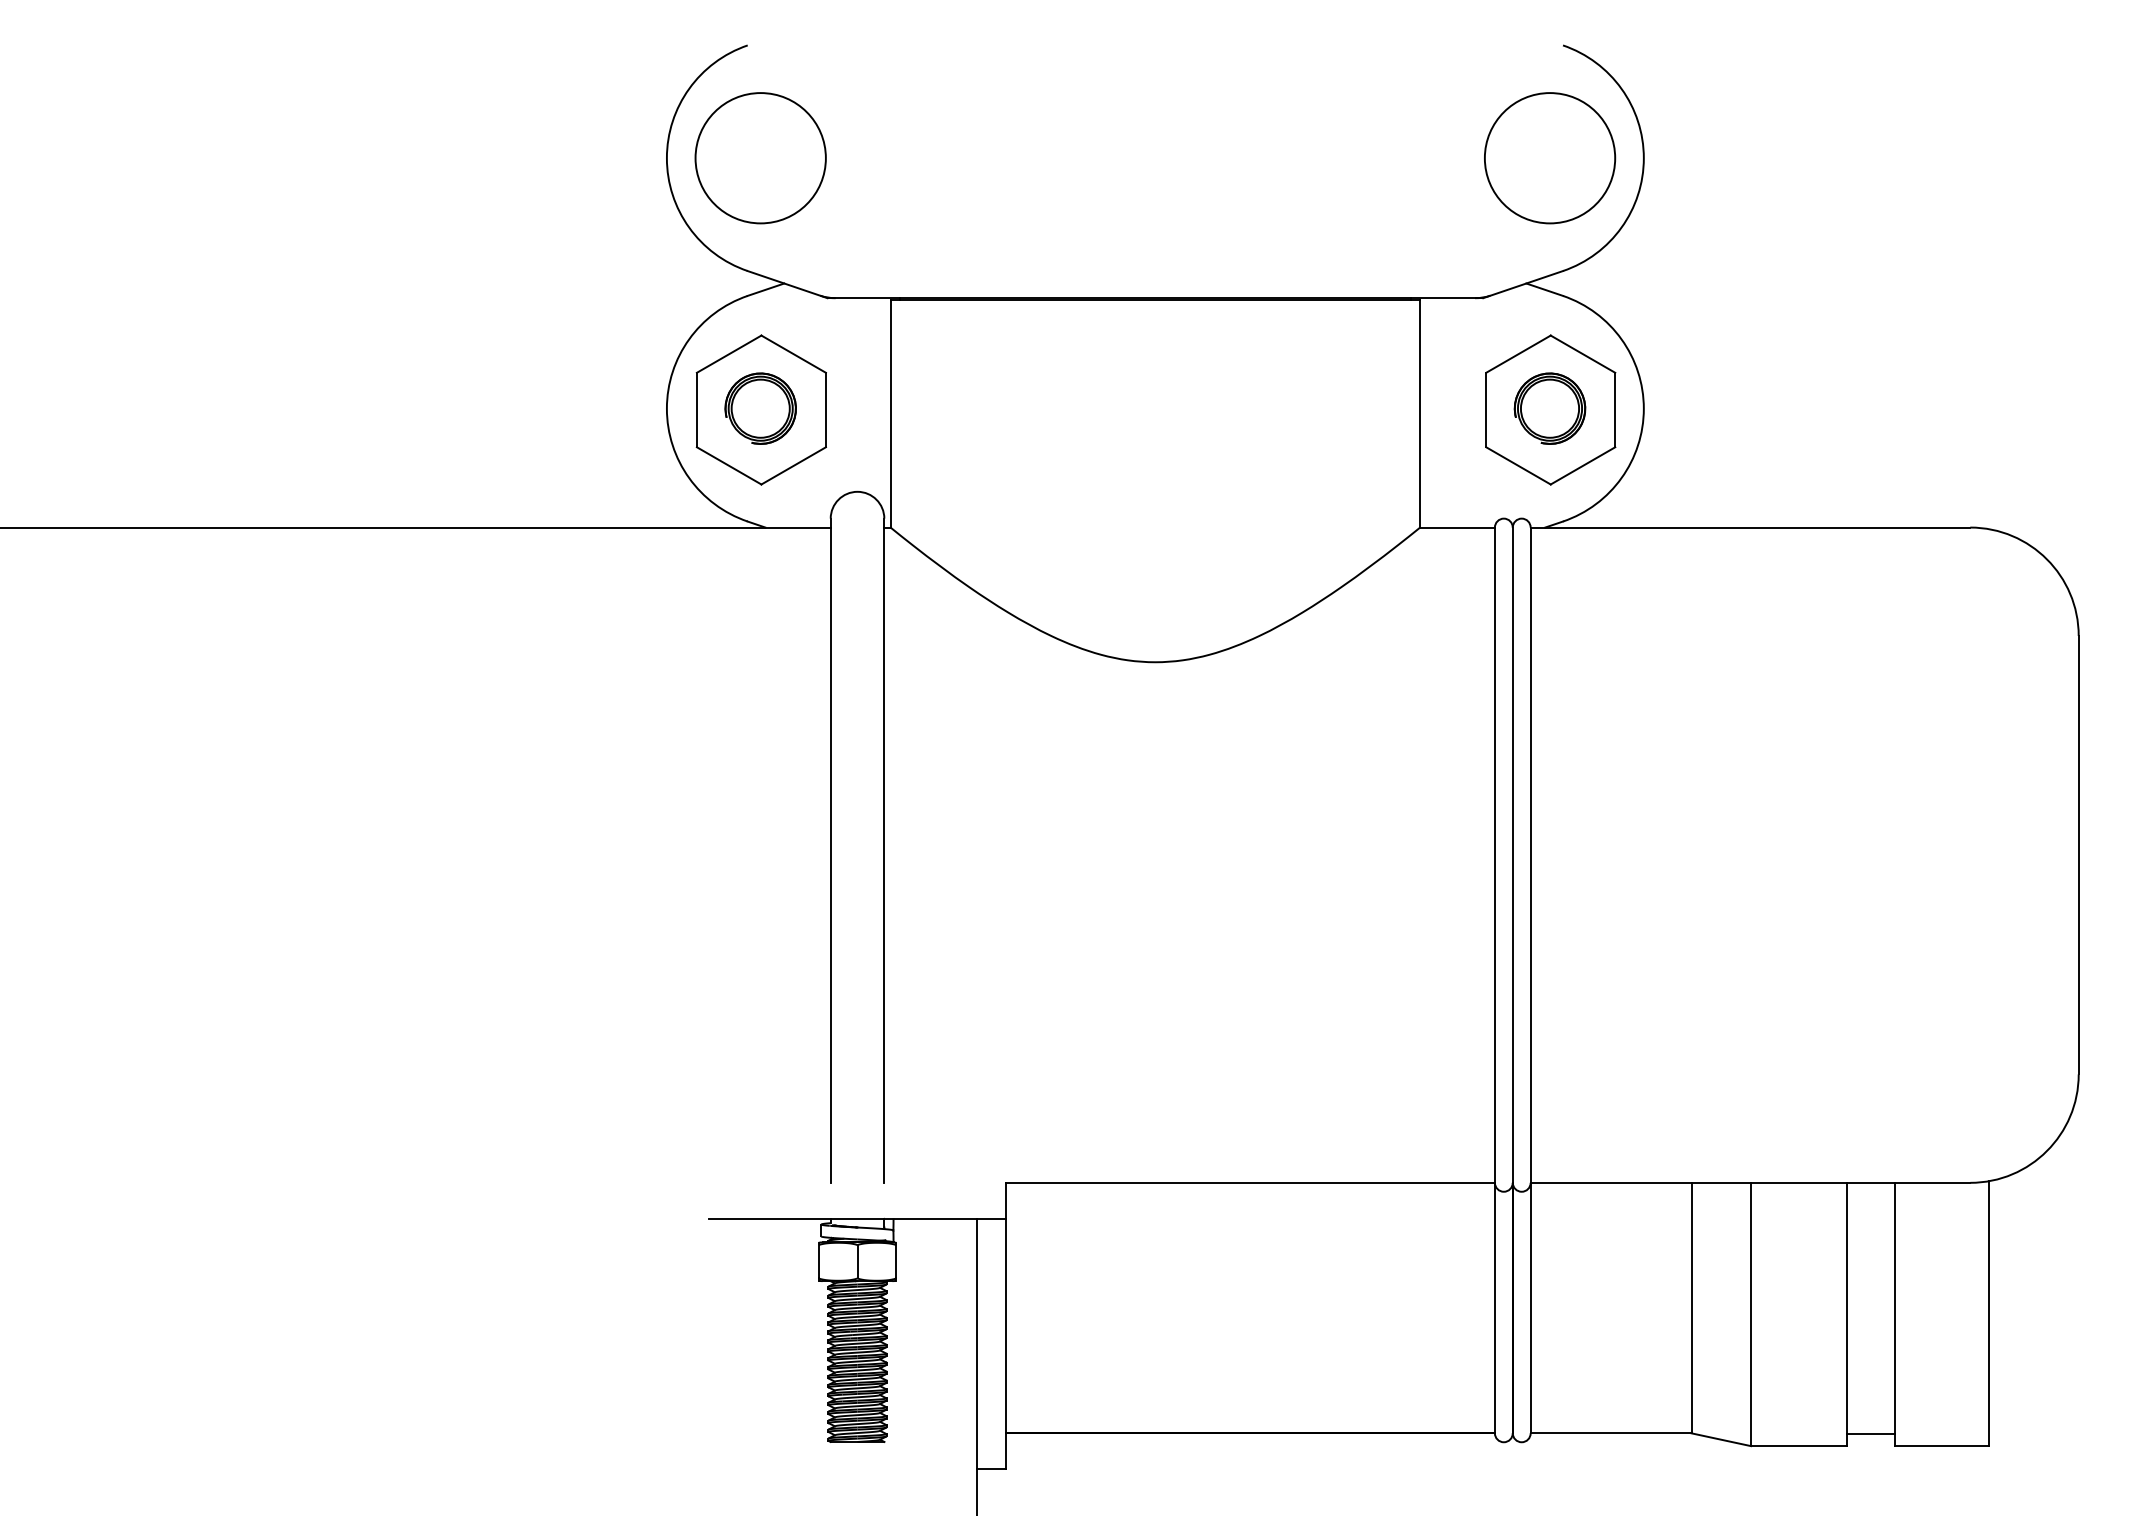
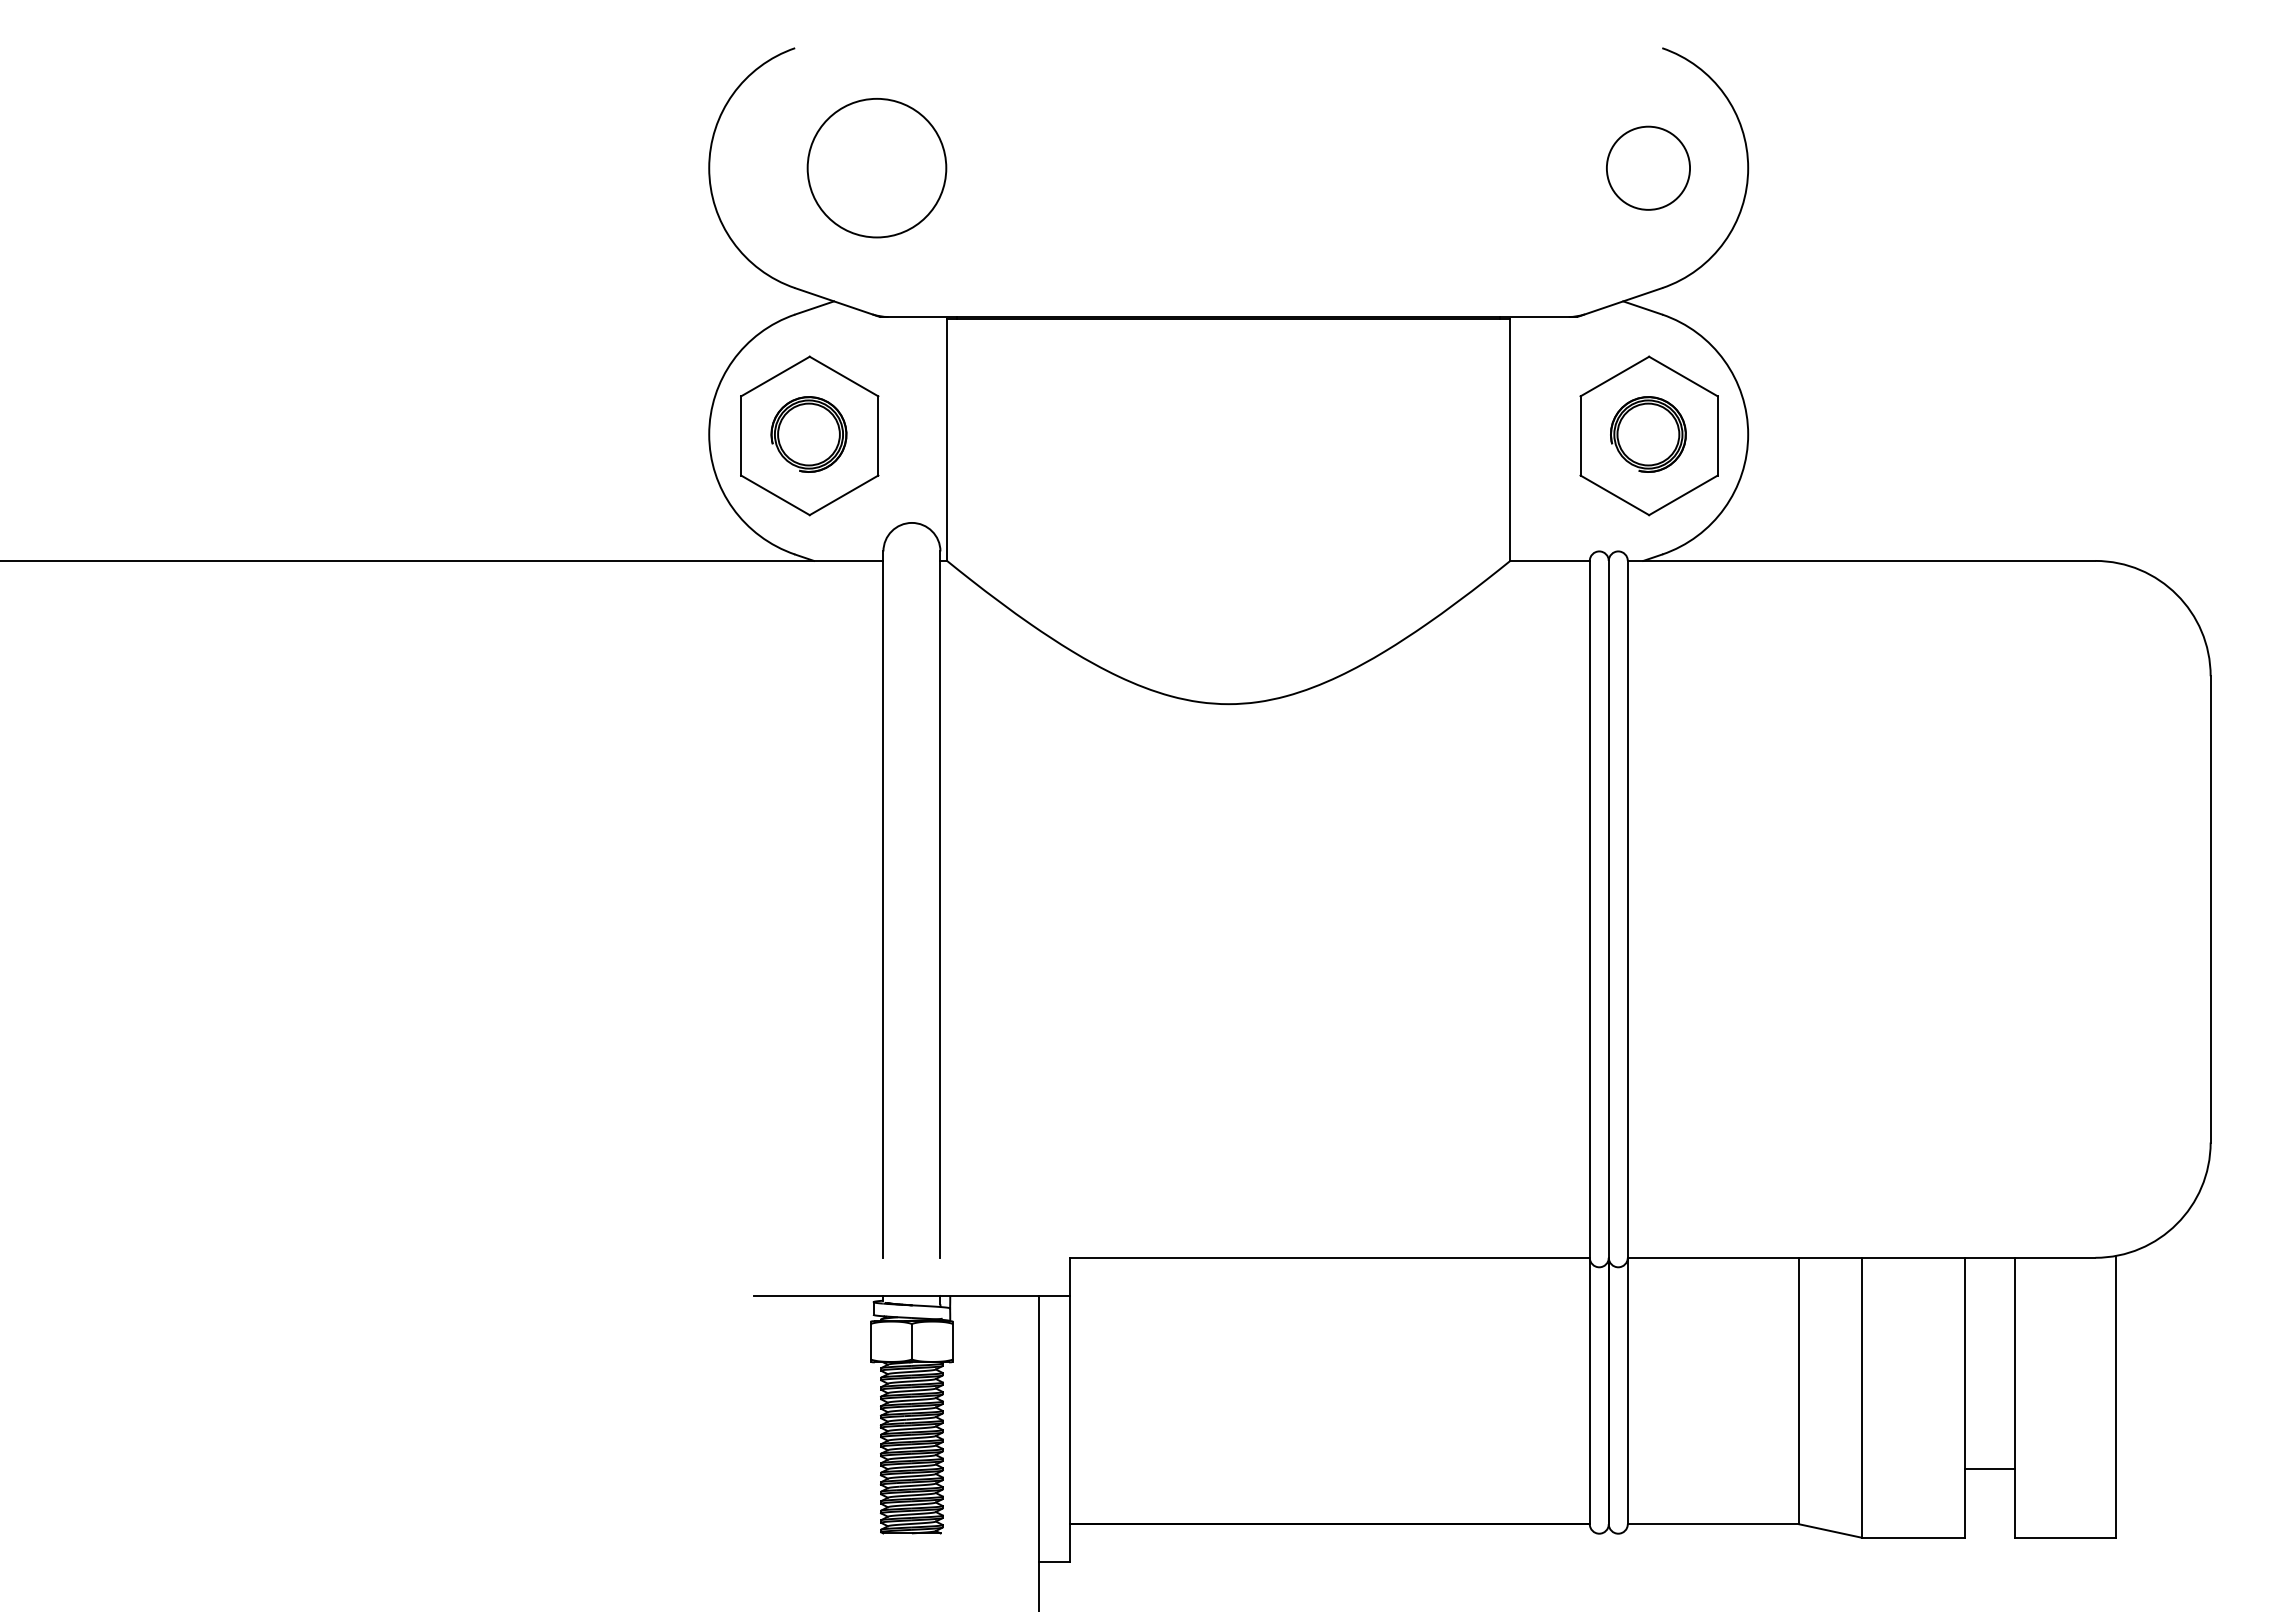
circle: (760, 158) -> (876, 168), moved
circle: (1550, 158) -> (1648, 168), size x0.6
line: (1870, 1434) -> (1989, 1469), moved

